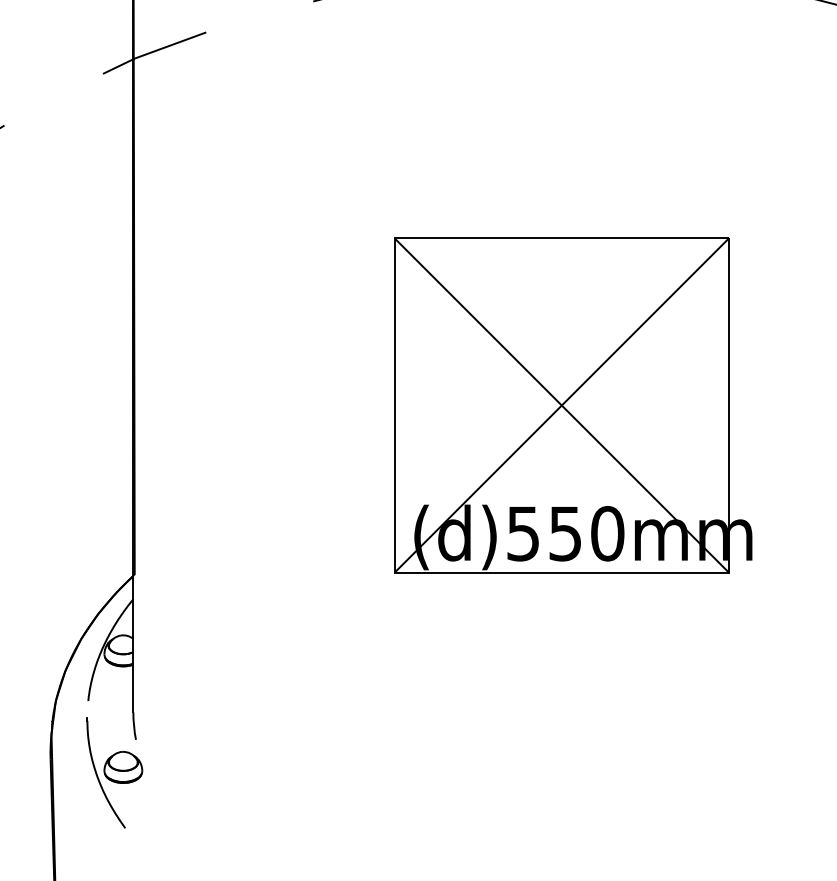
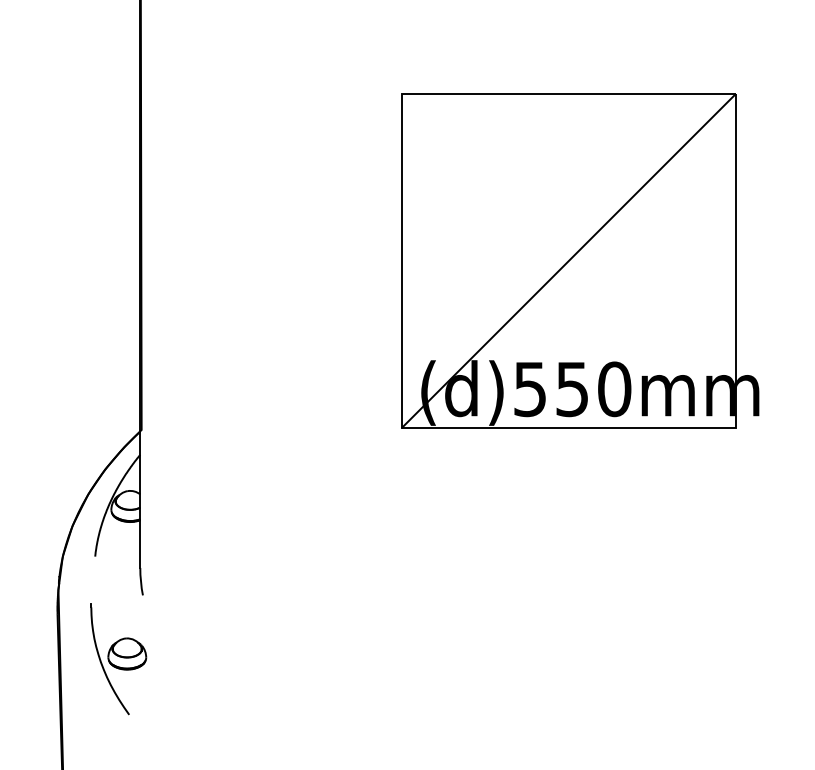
line: (561, 405) -> (568, 261), removed
part: (114, 772) -> (118, 659), moved

